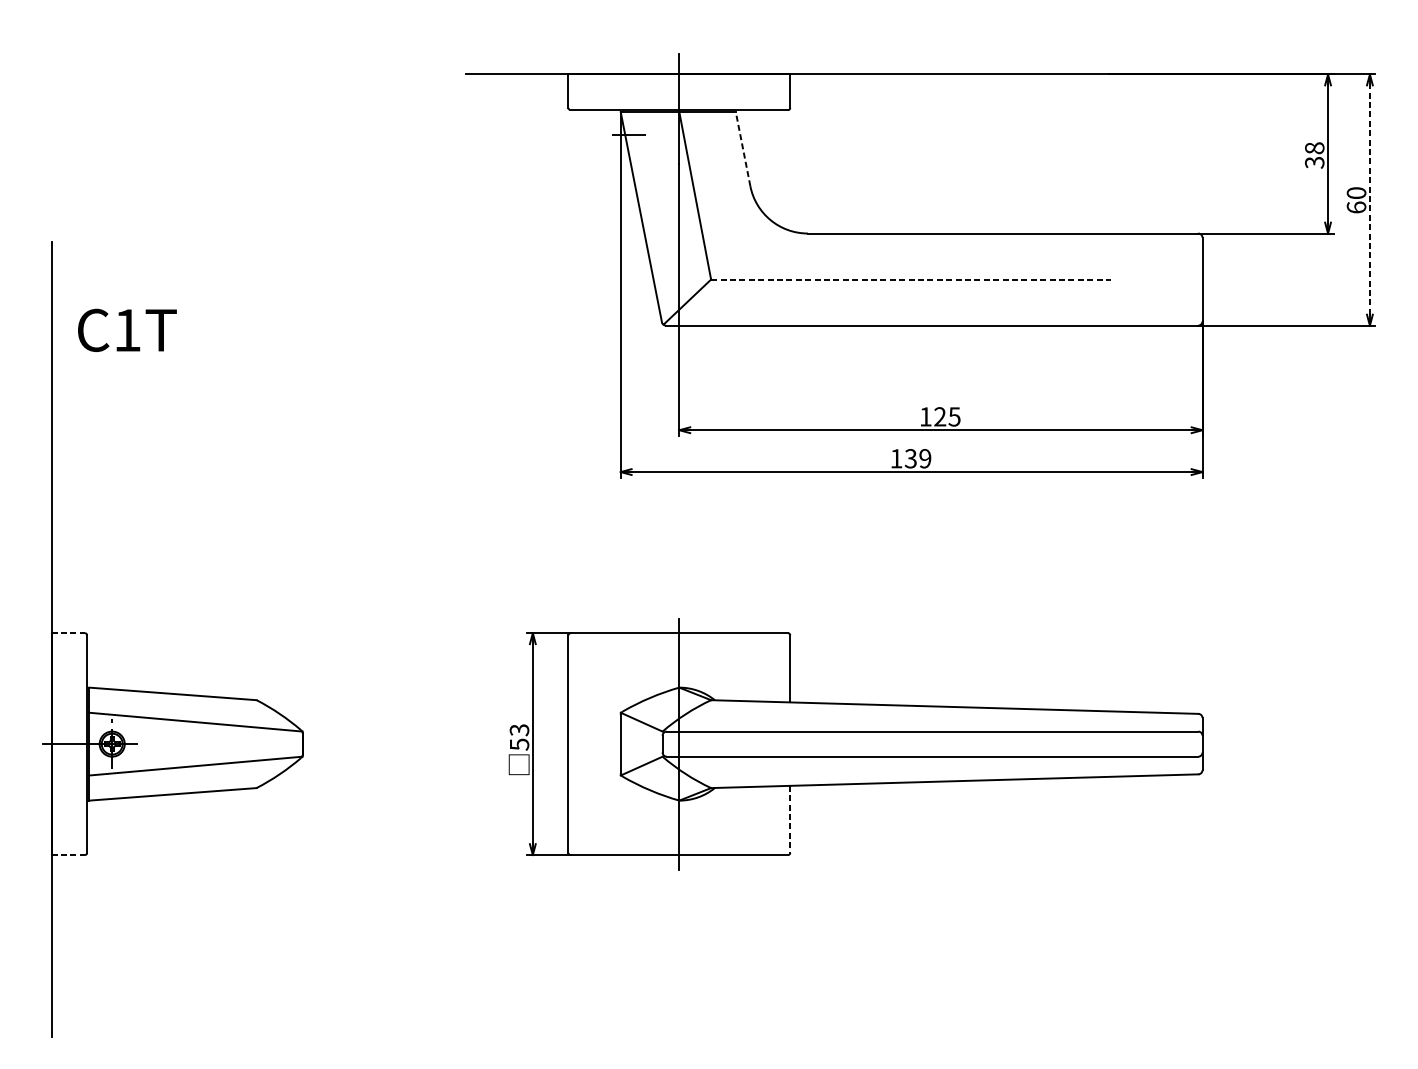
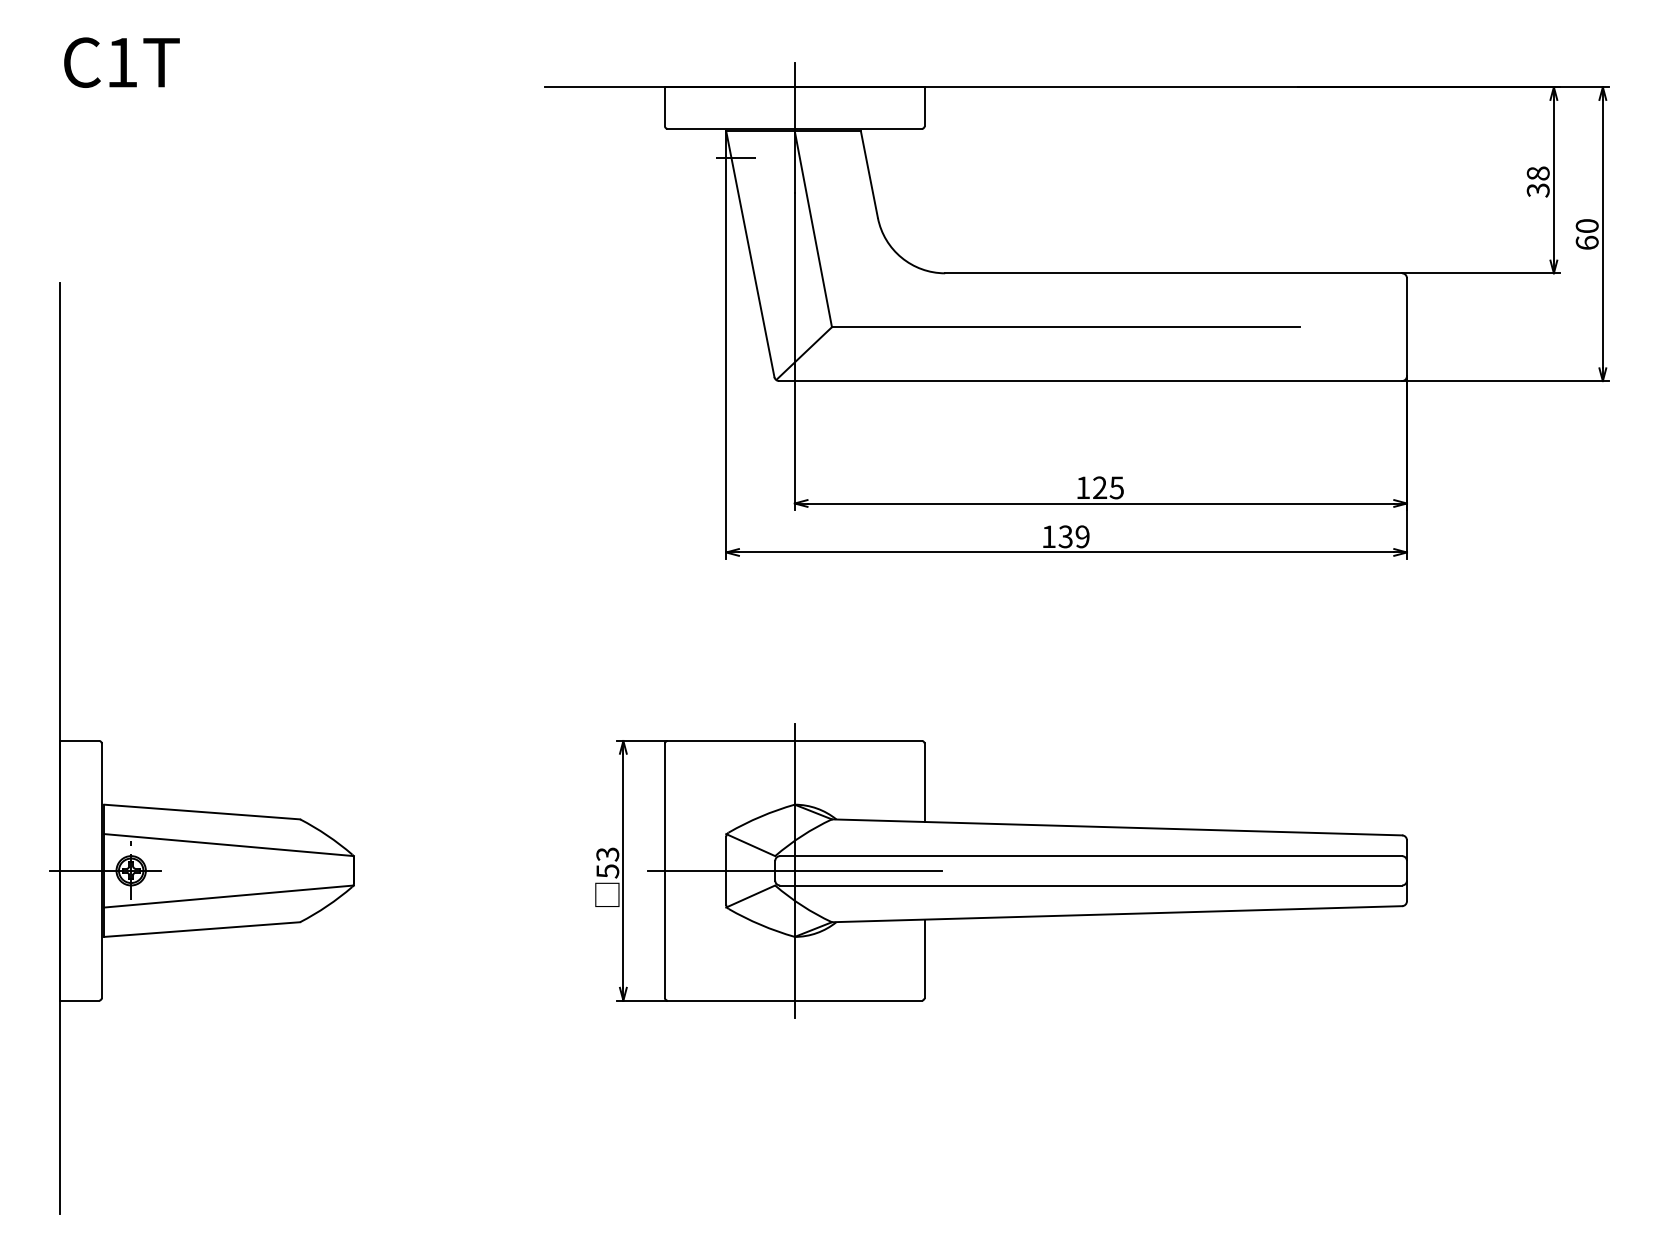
line: (743, 149) -> (869, 174), dashed -> solid
line: (1369, 199) -> (1602, 233), dashed -> solid
line: (911, 279) -> (1066, 327), dashed -> solid
text: (127, 330) -> (121, 62), moved
line: (68, 633) -> (79, 741), dashed -> solid
line: (679, 743) -> (794, 870), added
line: (790, 819) -> (924, 959), dashed -> solid
line: (68, 854) -> (79, 1000), dashed -> solid

